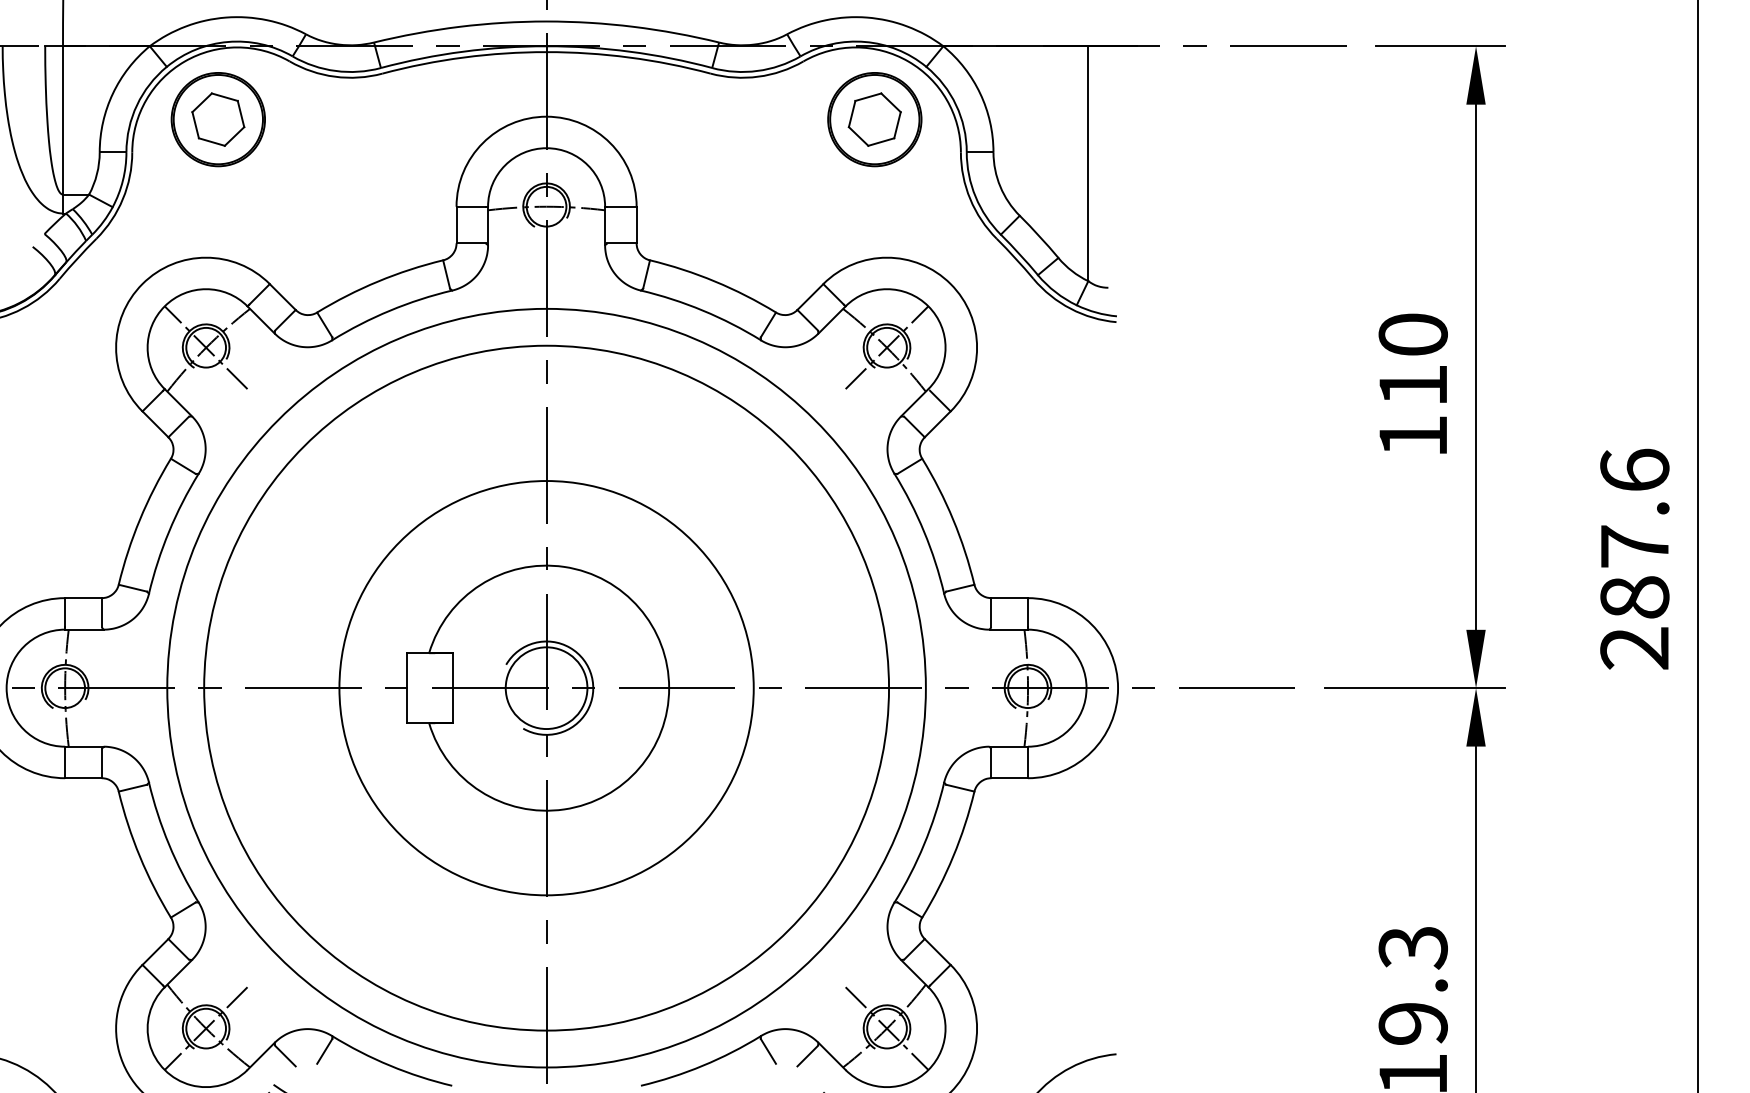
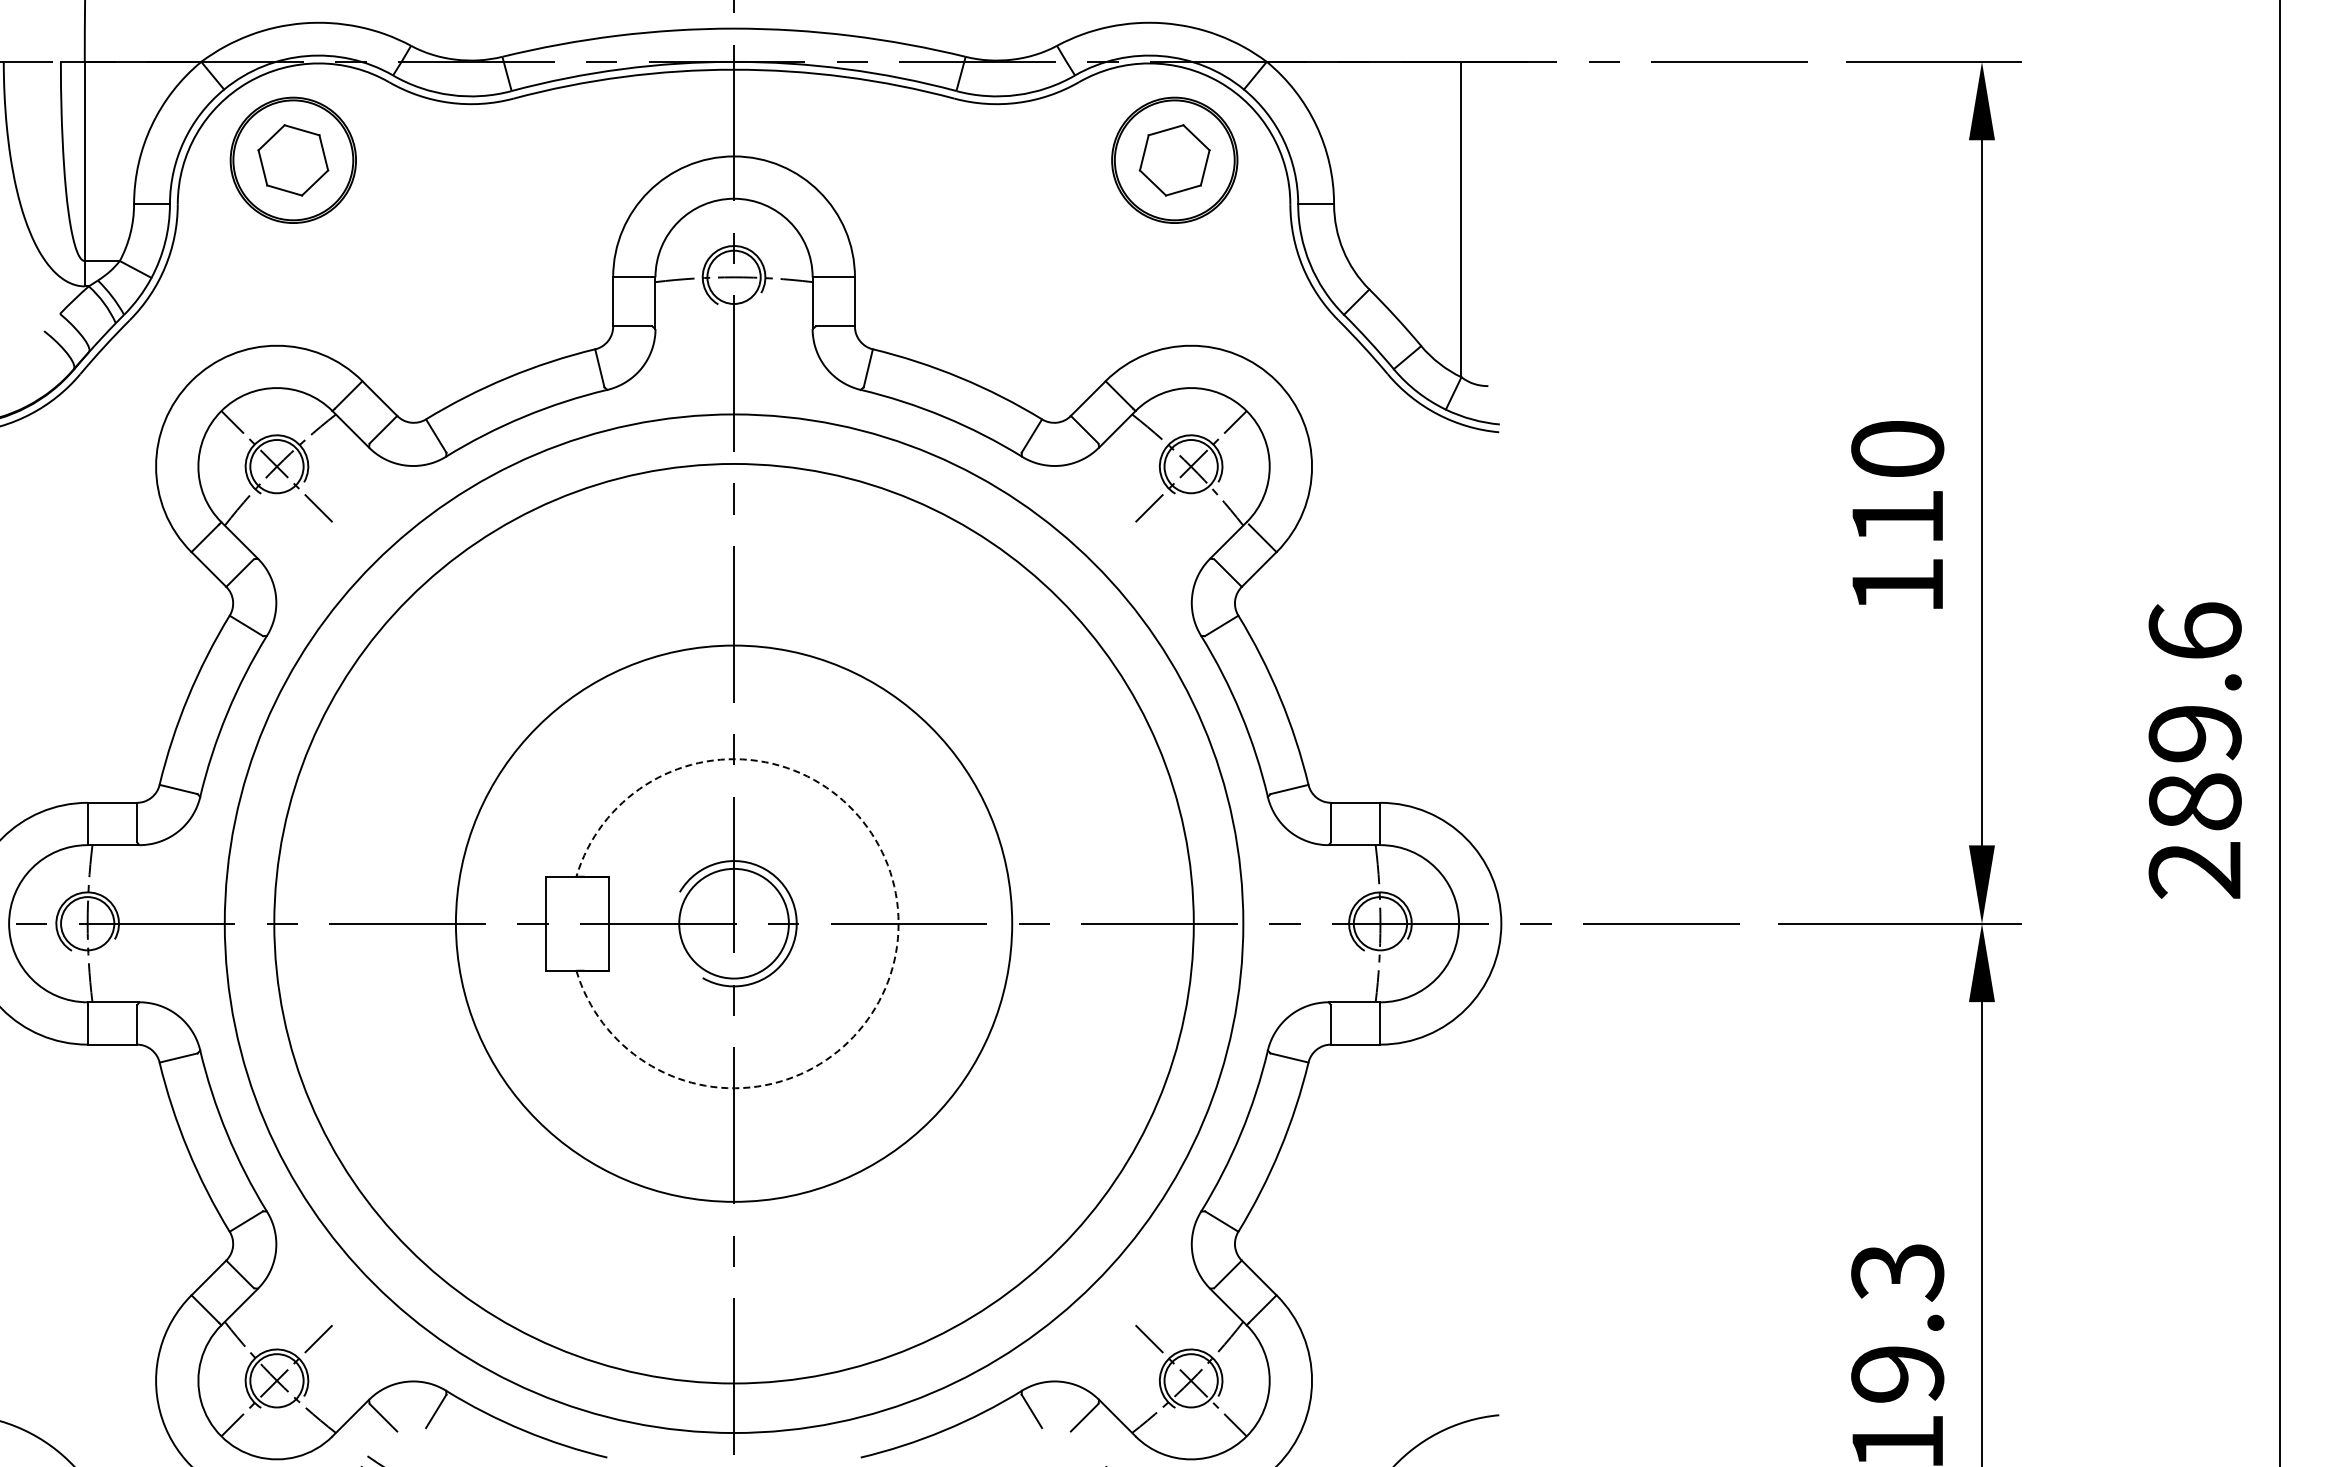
text: (1634, 546) -> (2194, 733), 287.6 -> 289.6
arc: (669, 688) -> (898, 923), solid -> dashed

